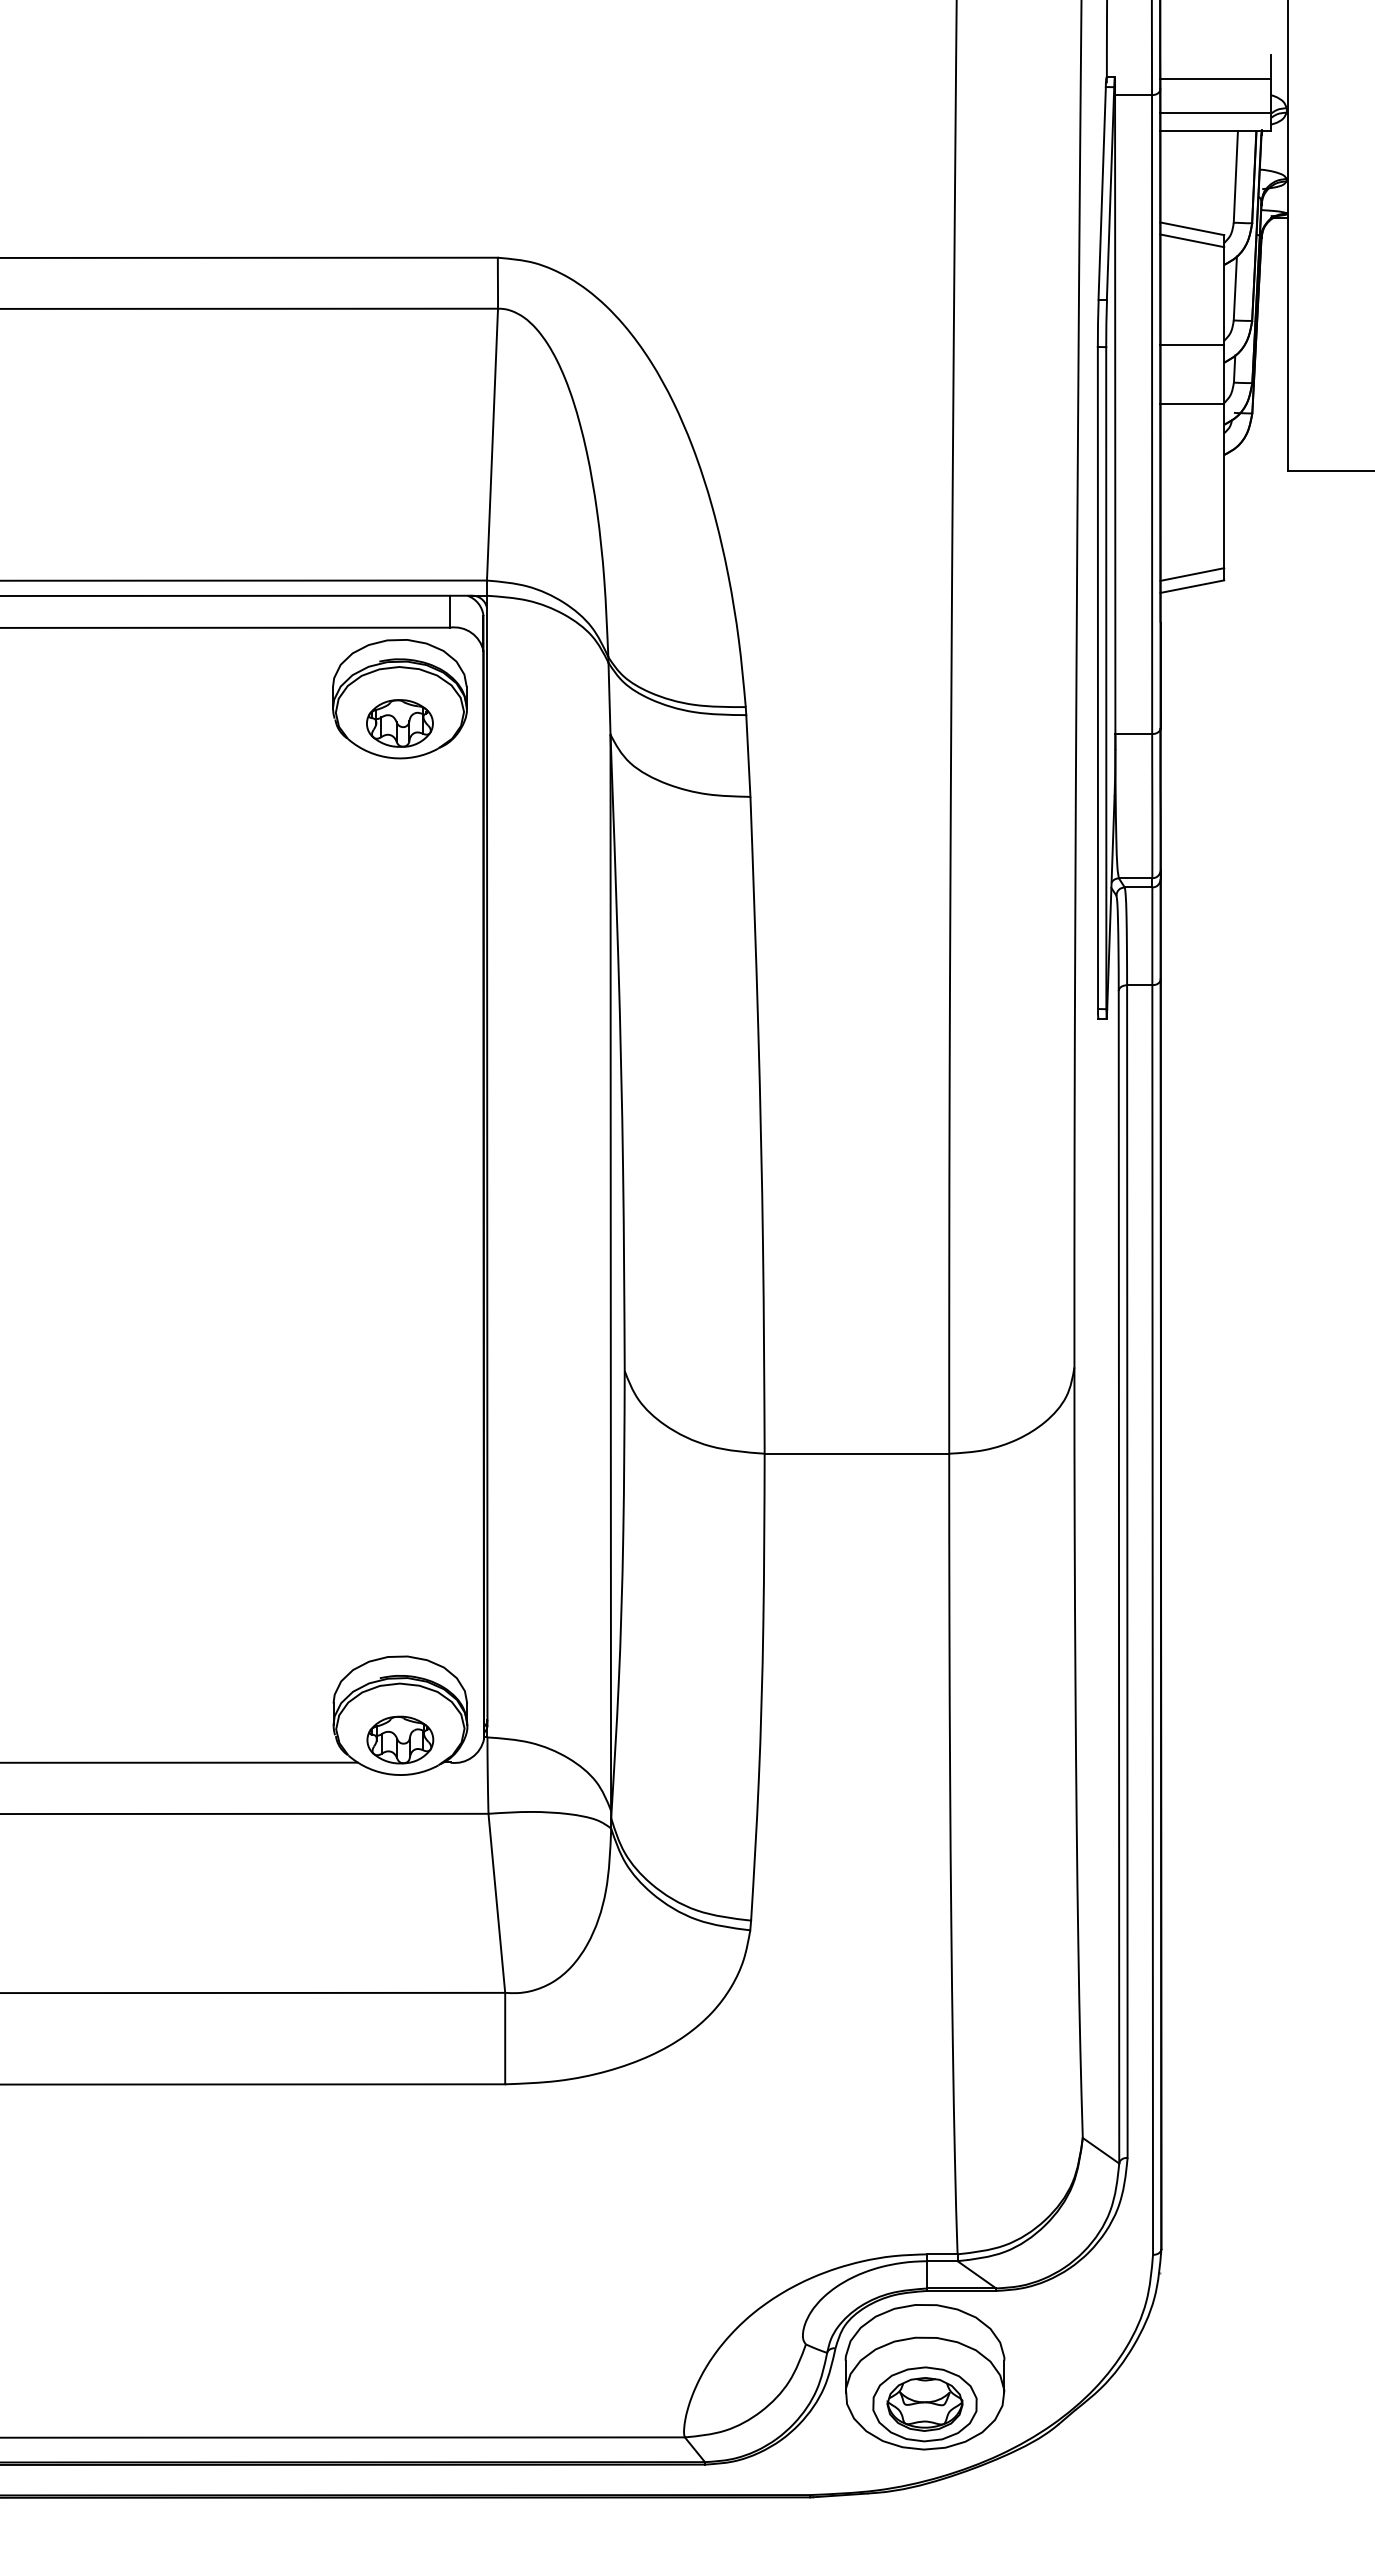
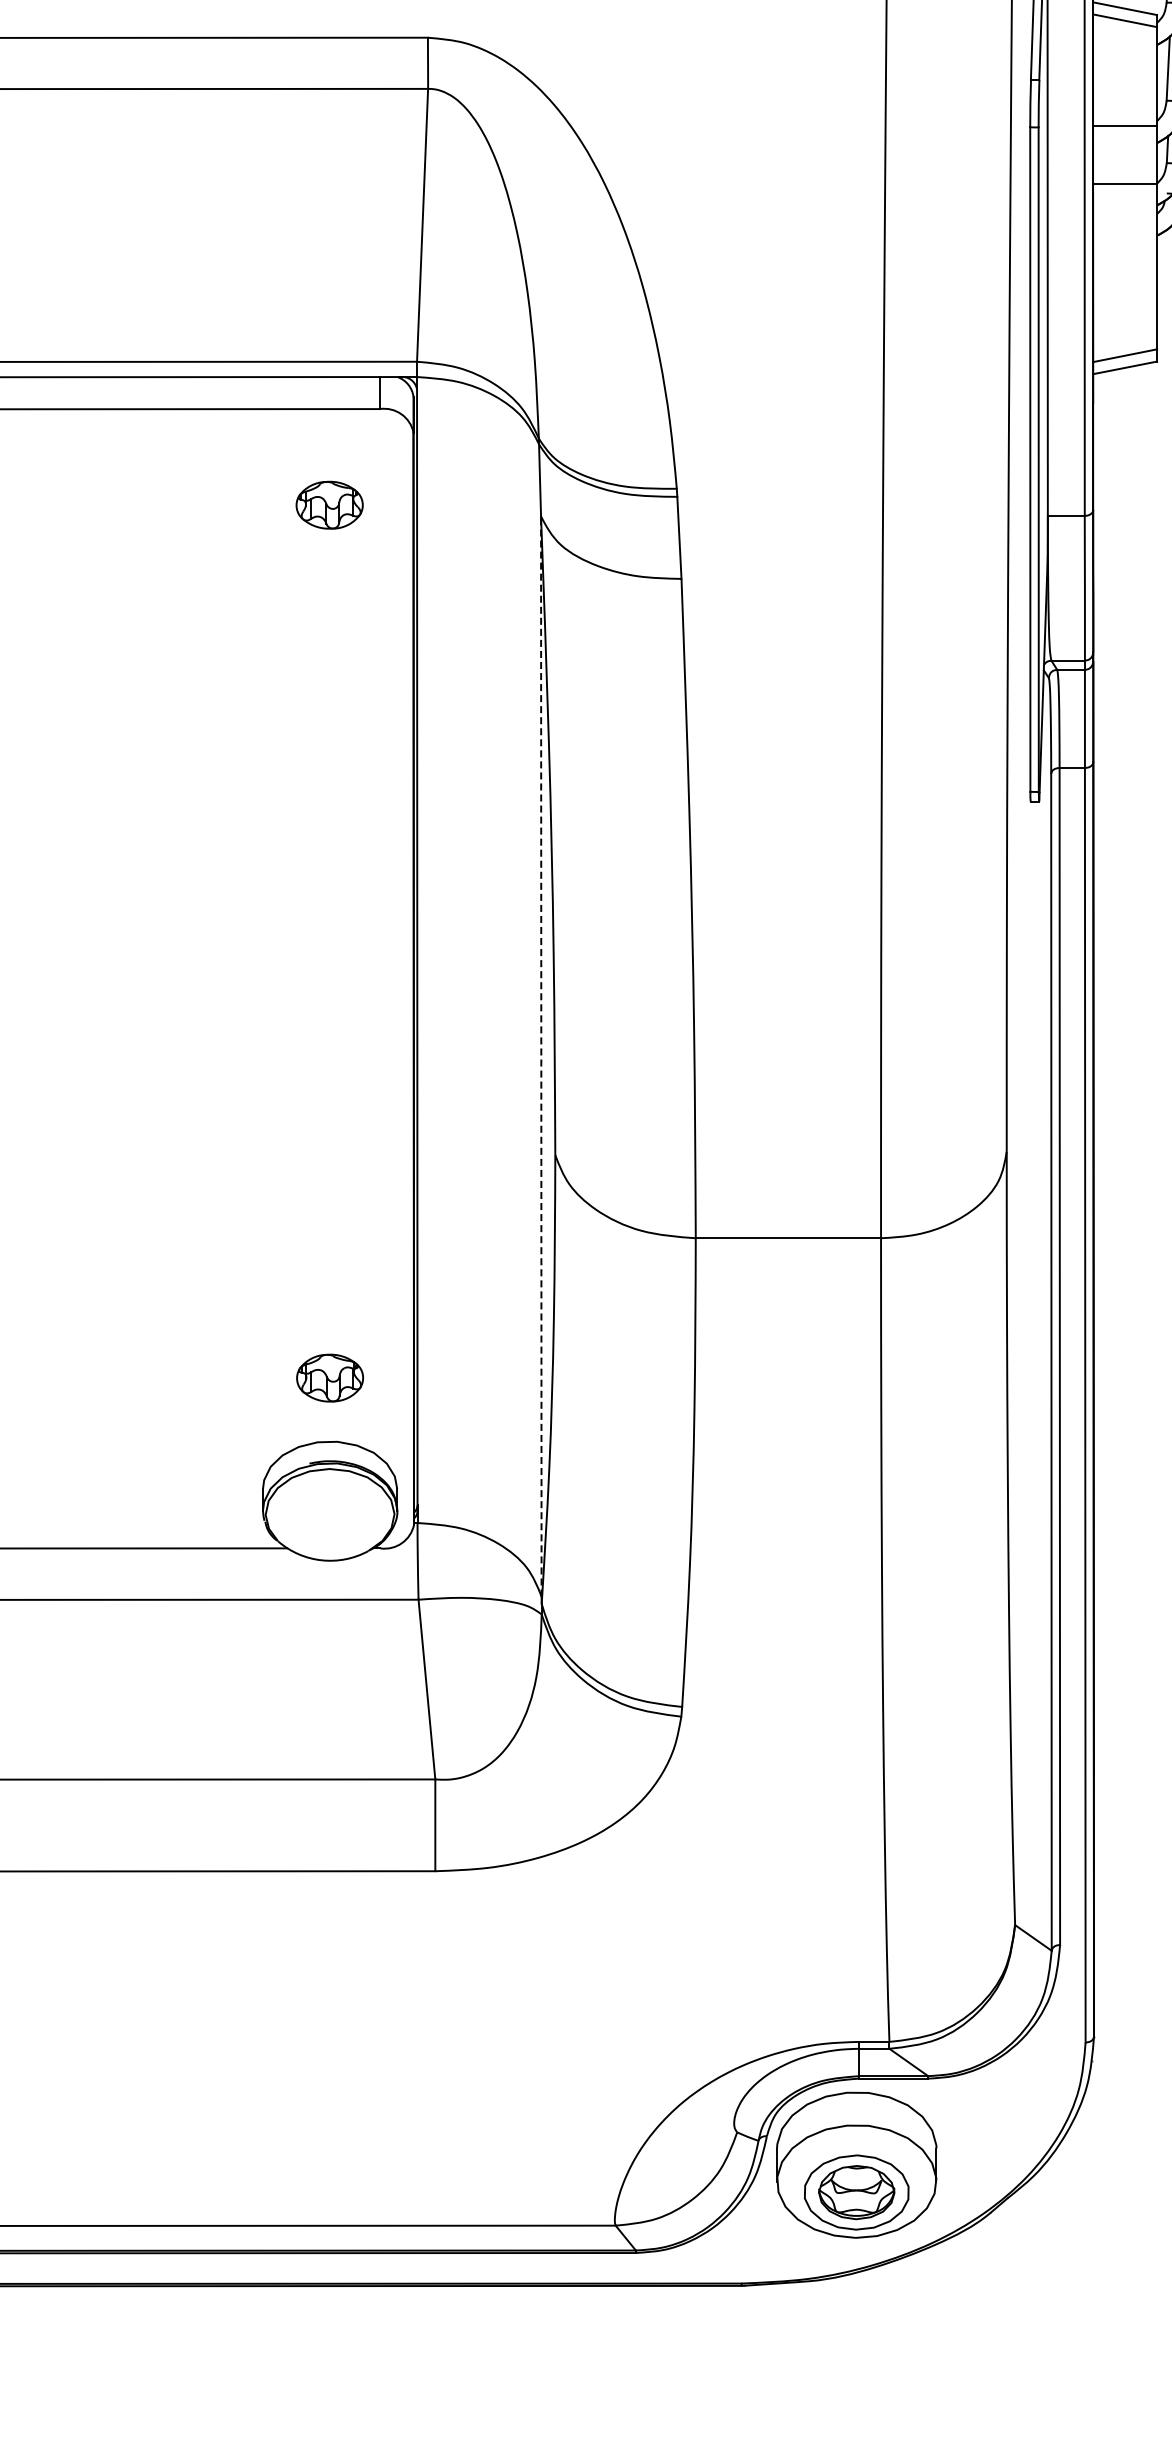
part: (399, 699) -> (329, 481), removed
line: (610, 1272) -> (541, 1056), solid -> dashed
part: (400, 1739) -> (330, 1377), moved

